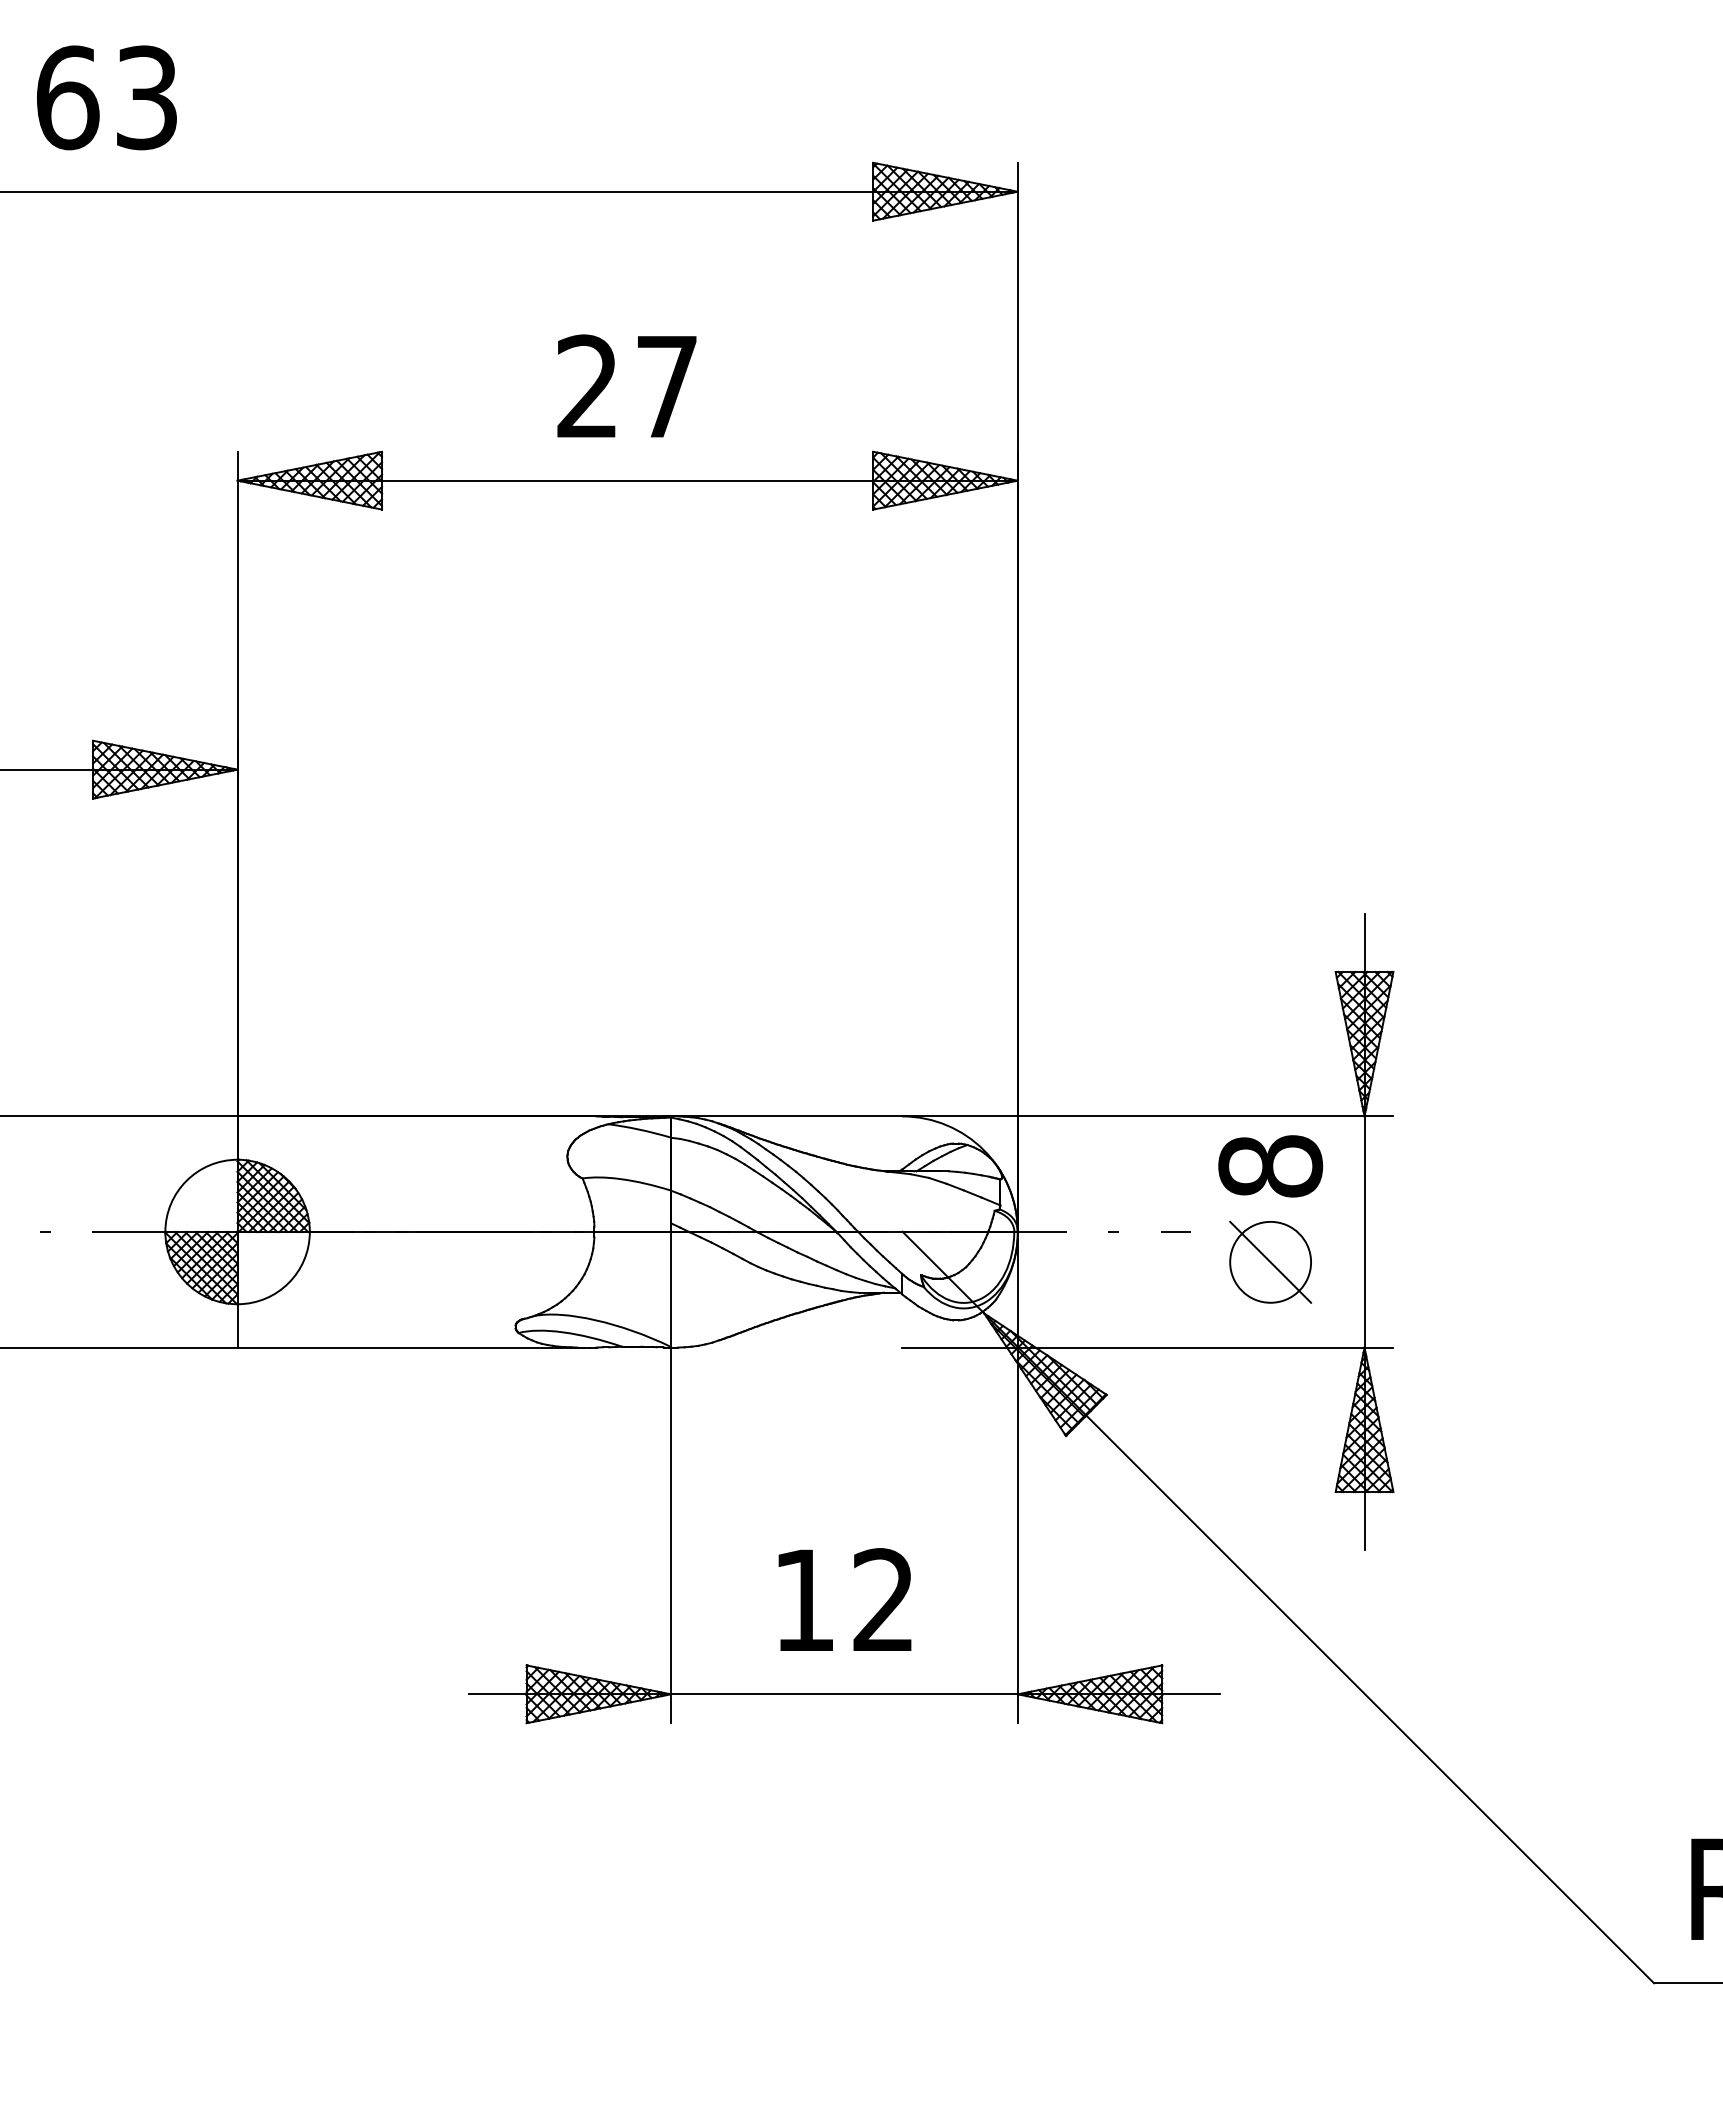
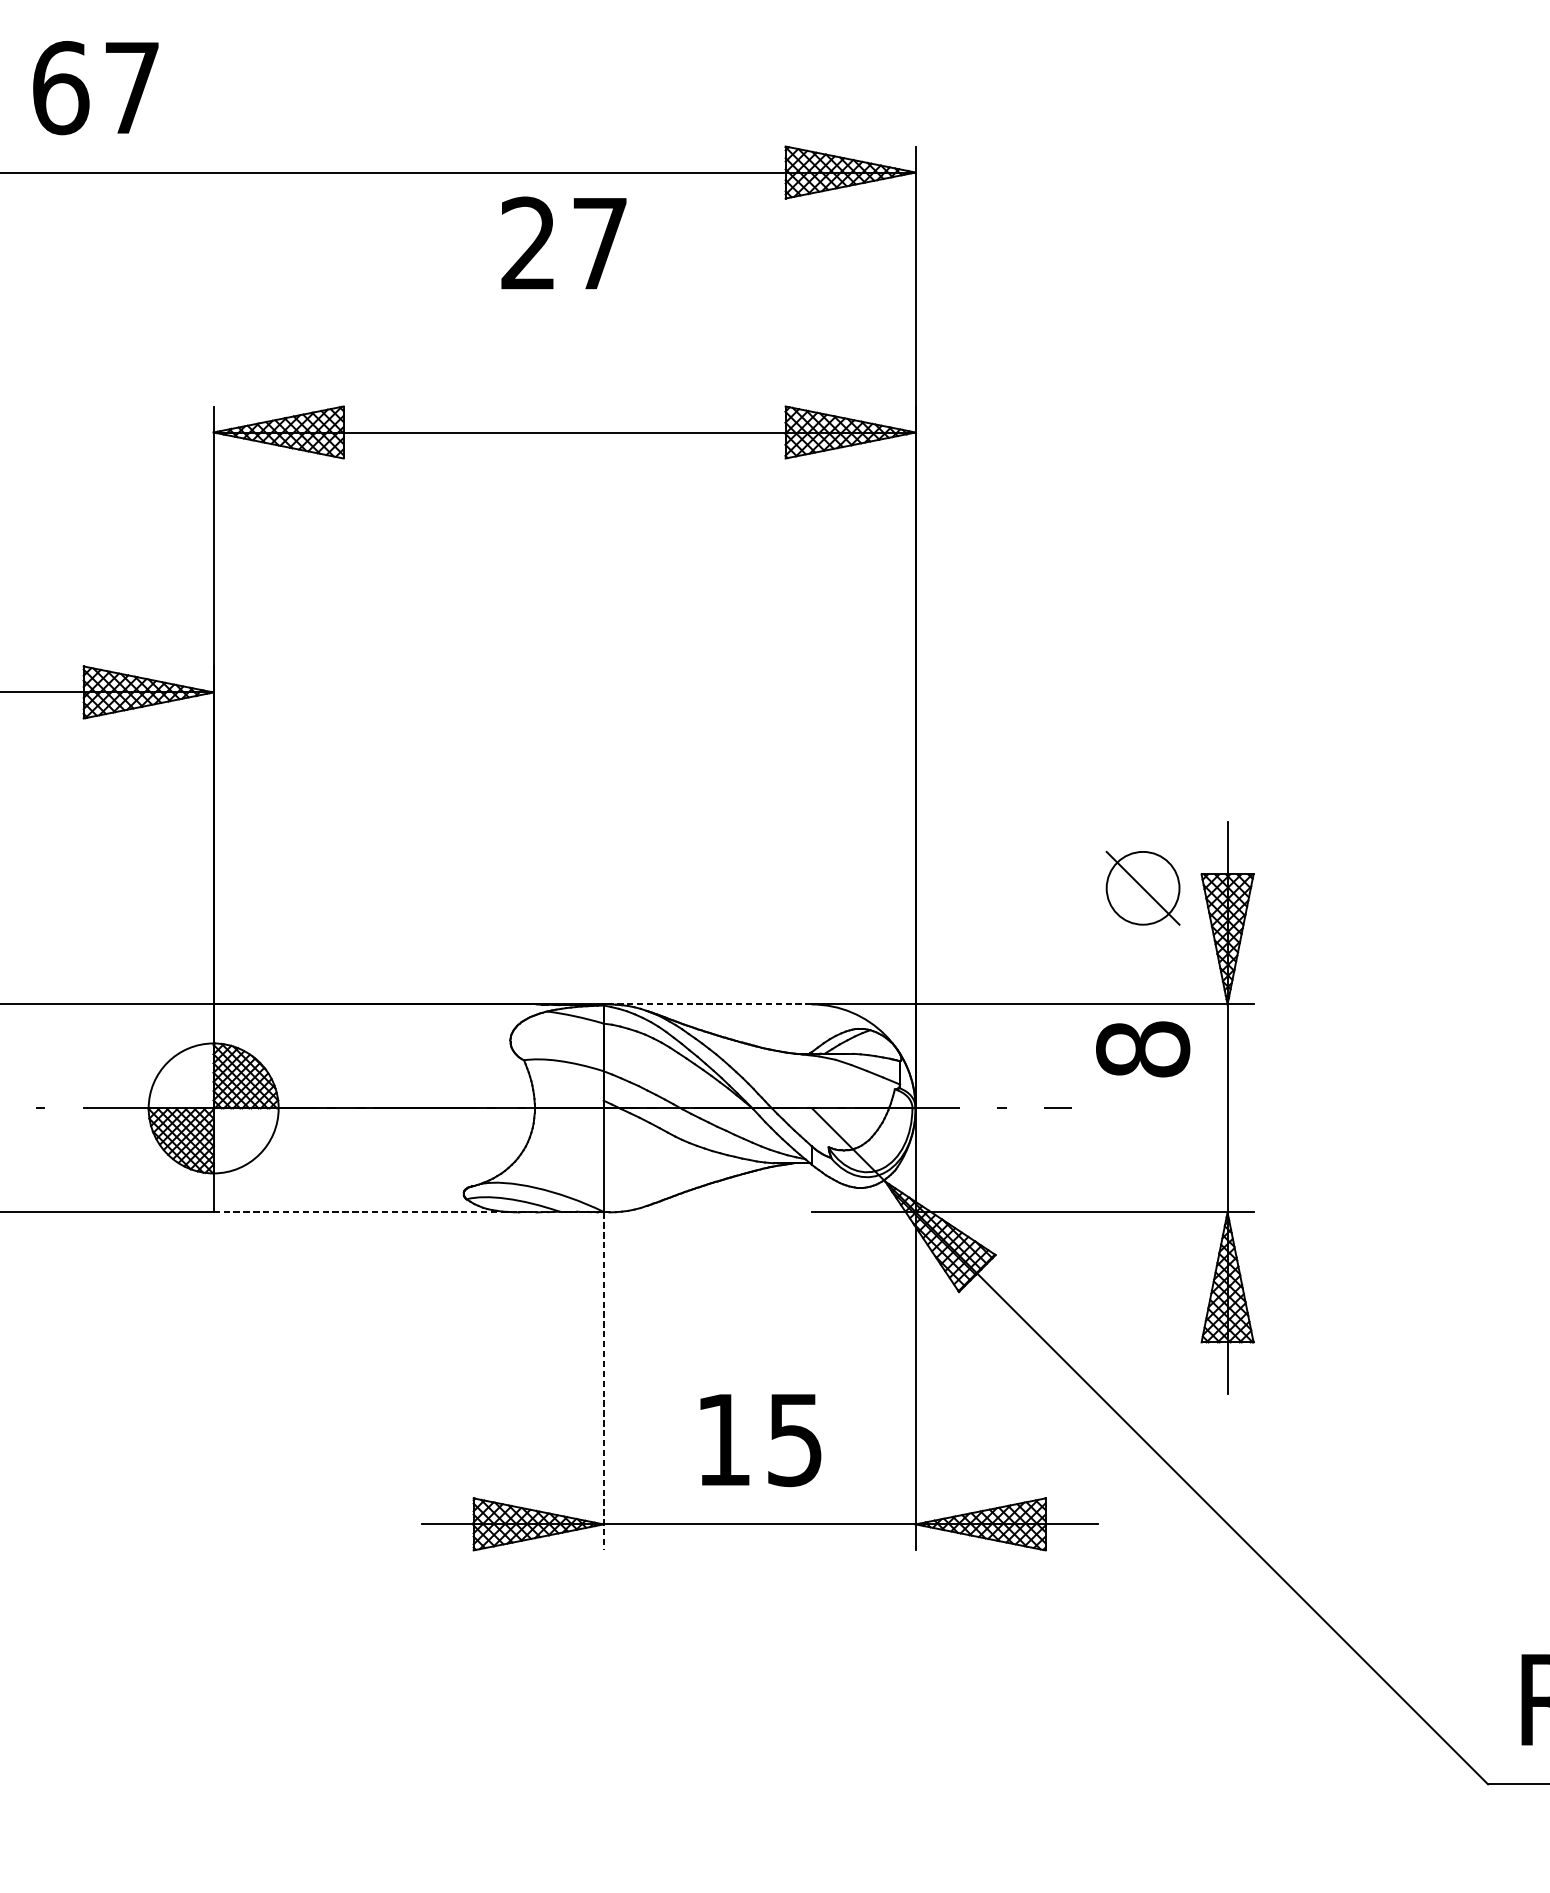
text: (146, 97) -> (131, 87), 63 -> 67
text: (626, 385) -> (563, 242), moved
line: (786, 1116) -> (707, 1004), solid -> dashed
part: (1270, 1261) -> (1142, 887), moved
line: (411, 1347) -> (370, 1212), solid -> dashed
line: (671, 1535) -> (604, 1381), solid -> dashed
text: (882, 1600) -> (793, 1439), 12 -> 15

